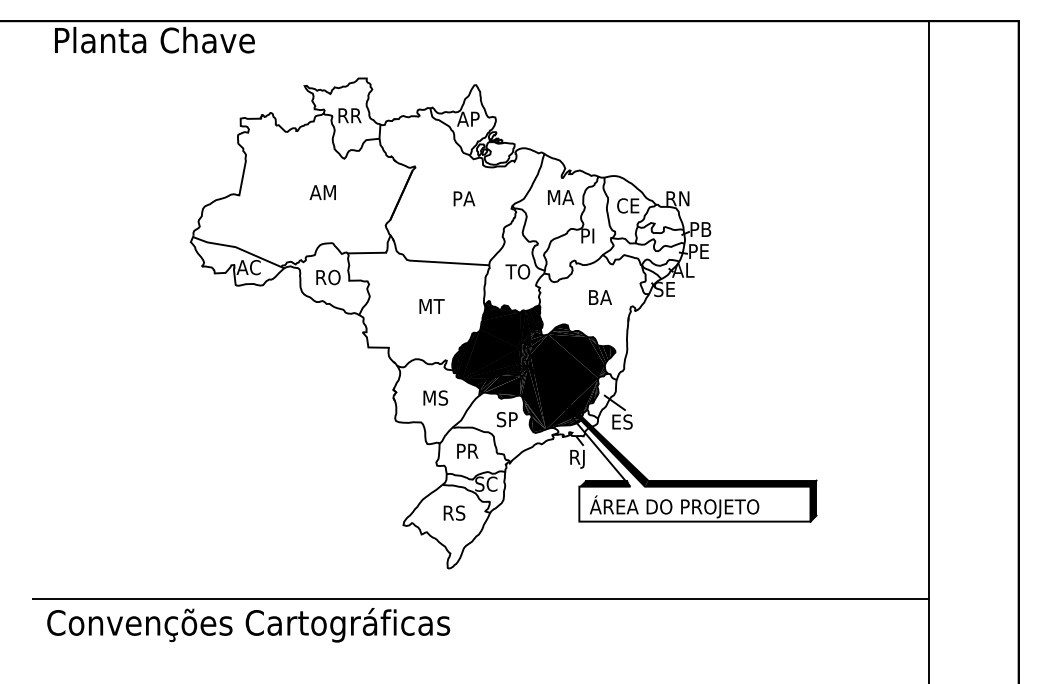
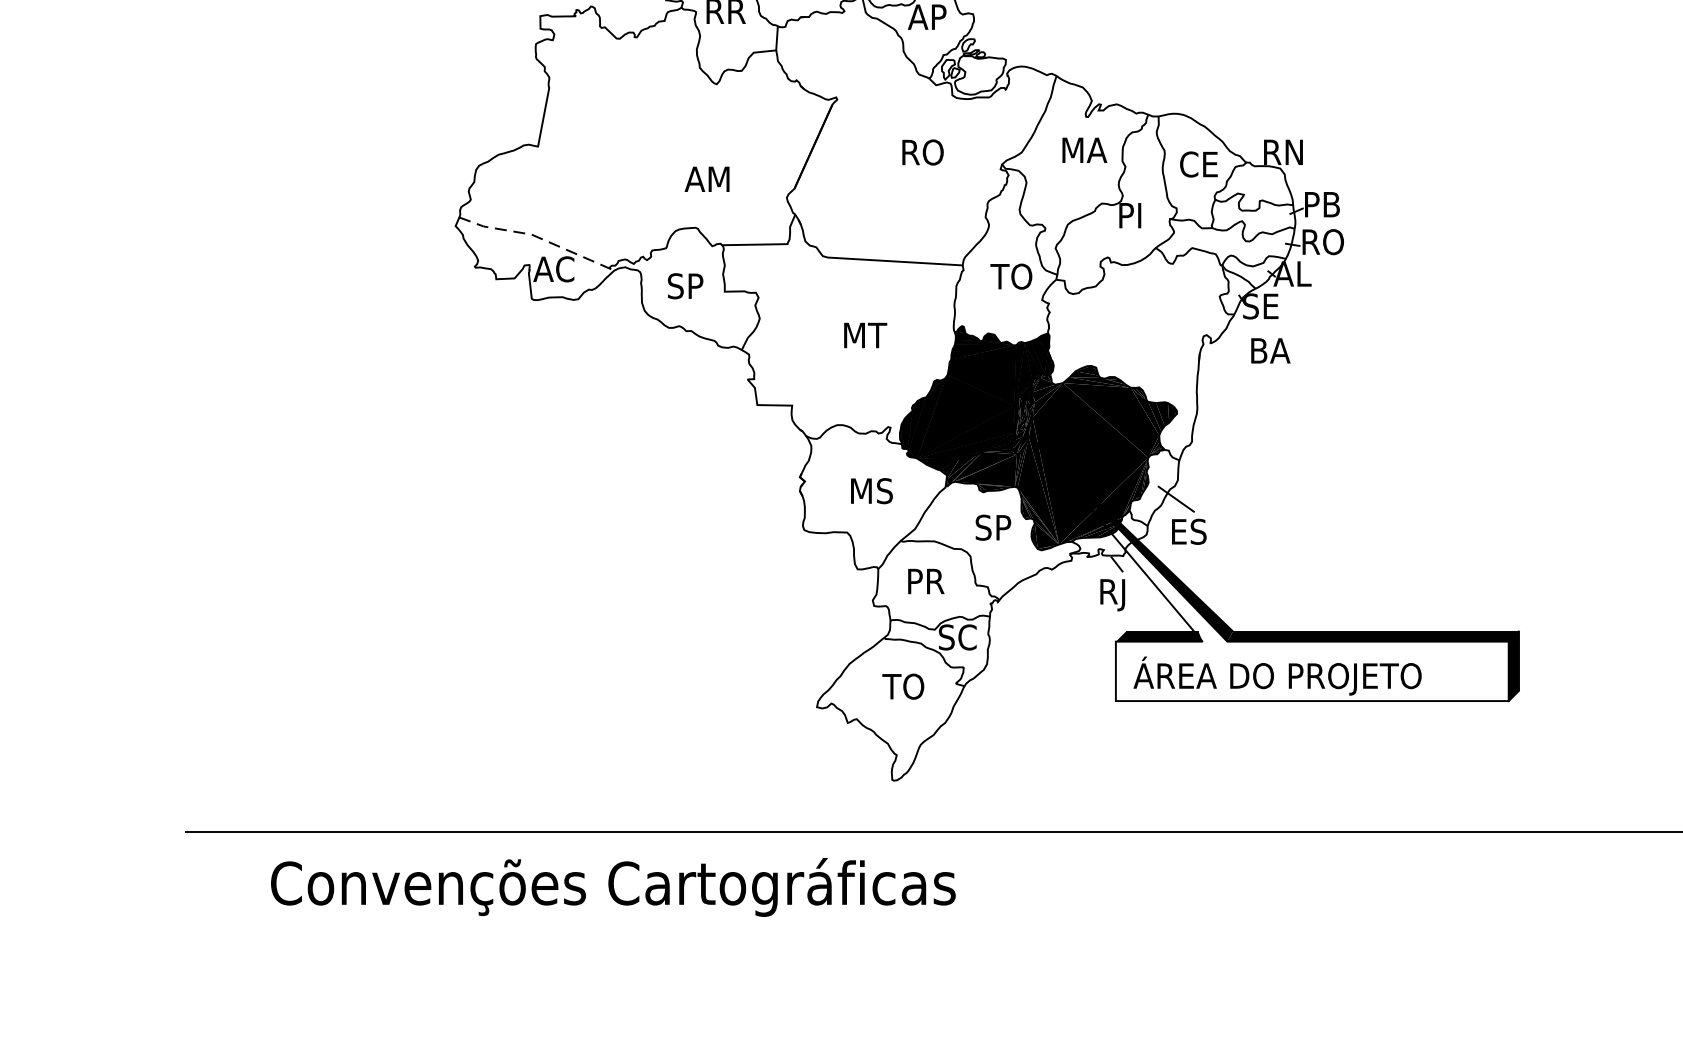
text: (322, 192) -> (706, 179), moved
text: (466, 198) -> (924, 151), PA -> RO
line: (239, 248) -> (538, 236), solid -> dashed
text: (702, 251) -> (1325, 241), PE -> RO
text: (327, 277) -> (687, 286), RO -> SP
text: (600, 297) -> (1270, 350), moved
text: (454, 512) -> (903, 685), RS -> TO
text: (248, 625) -> (613, 887), moved

